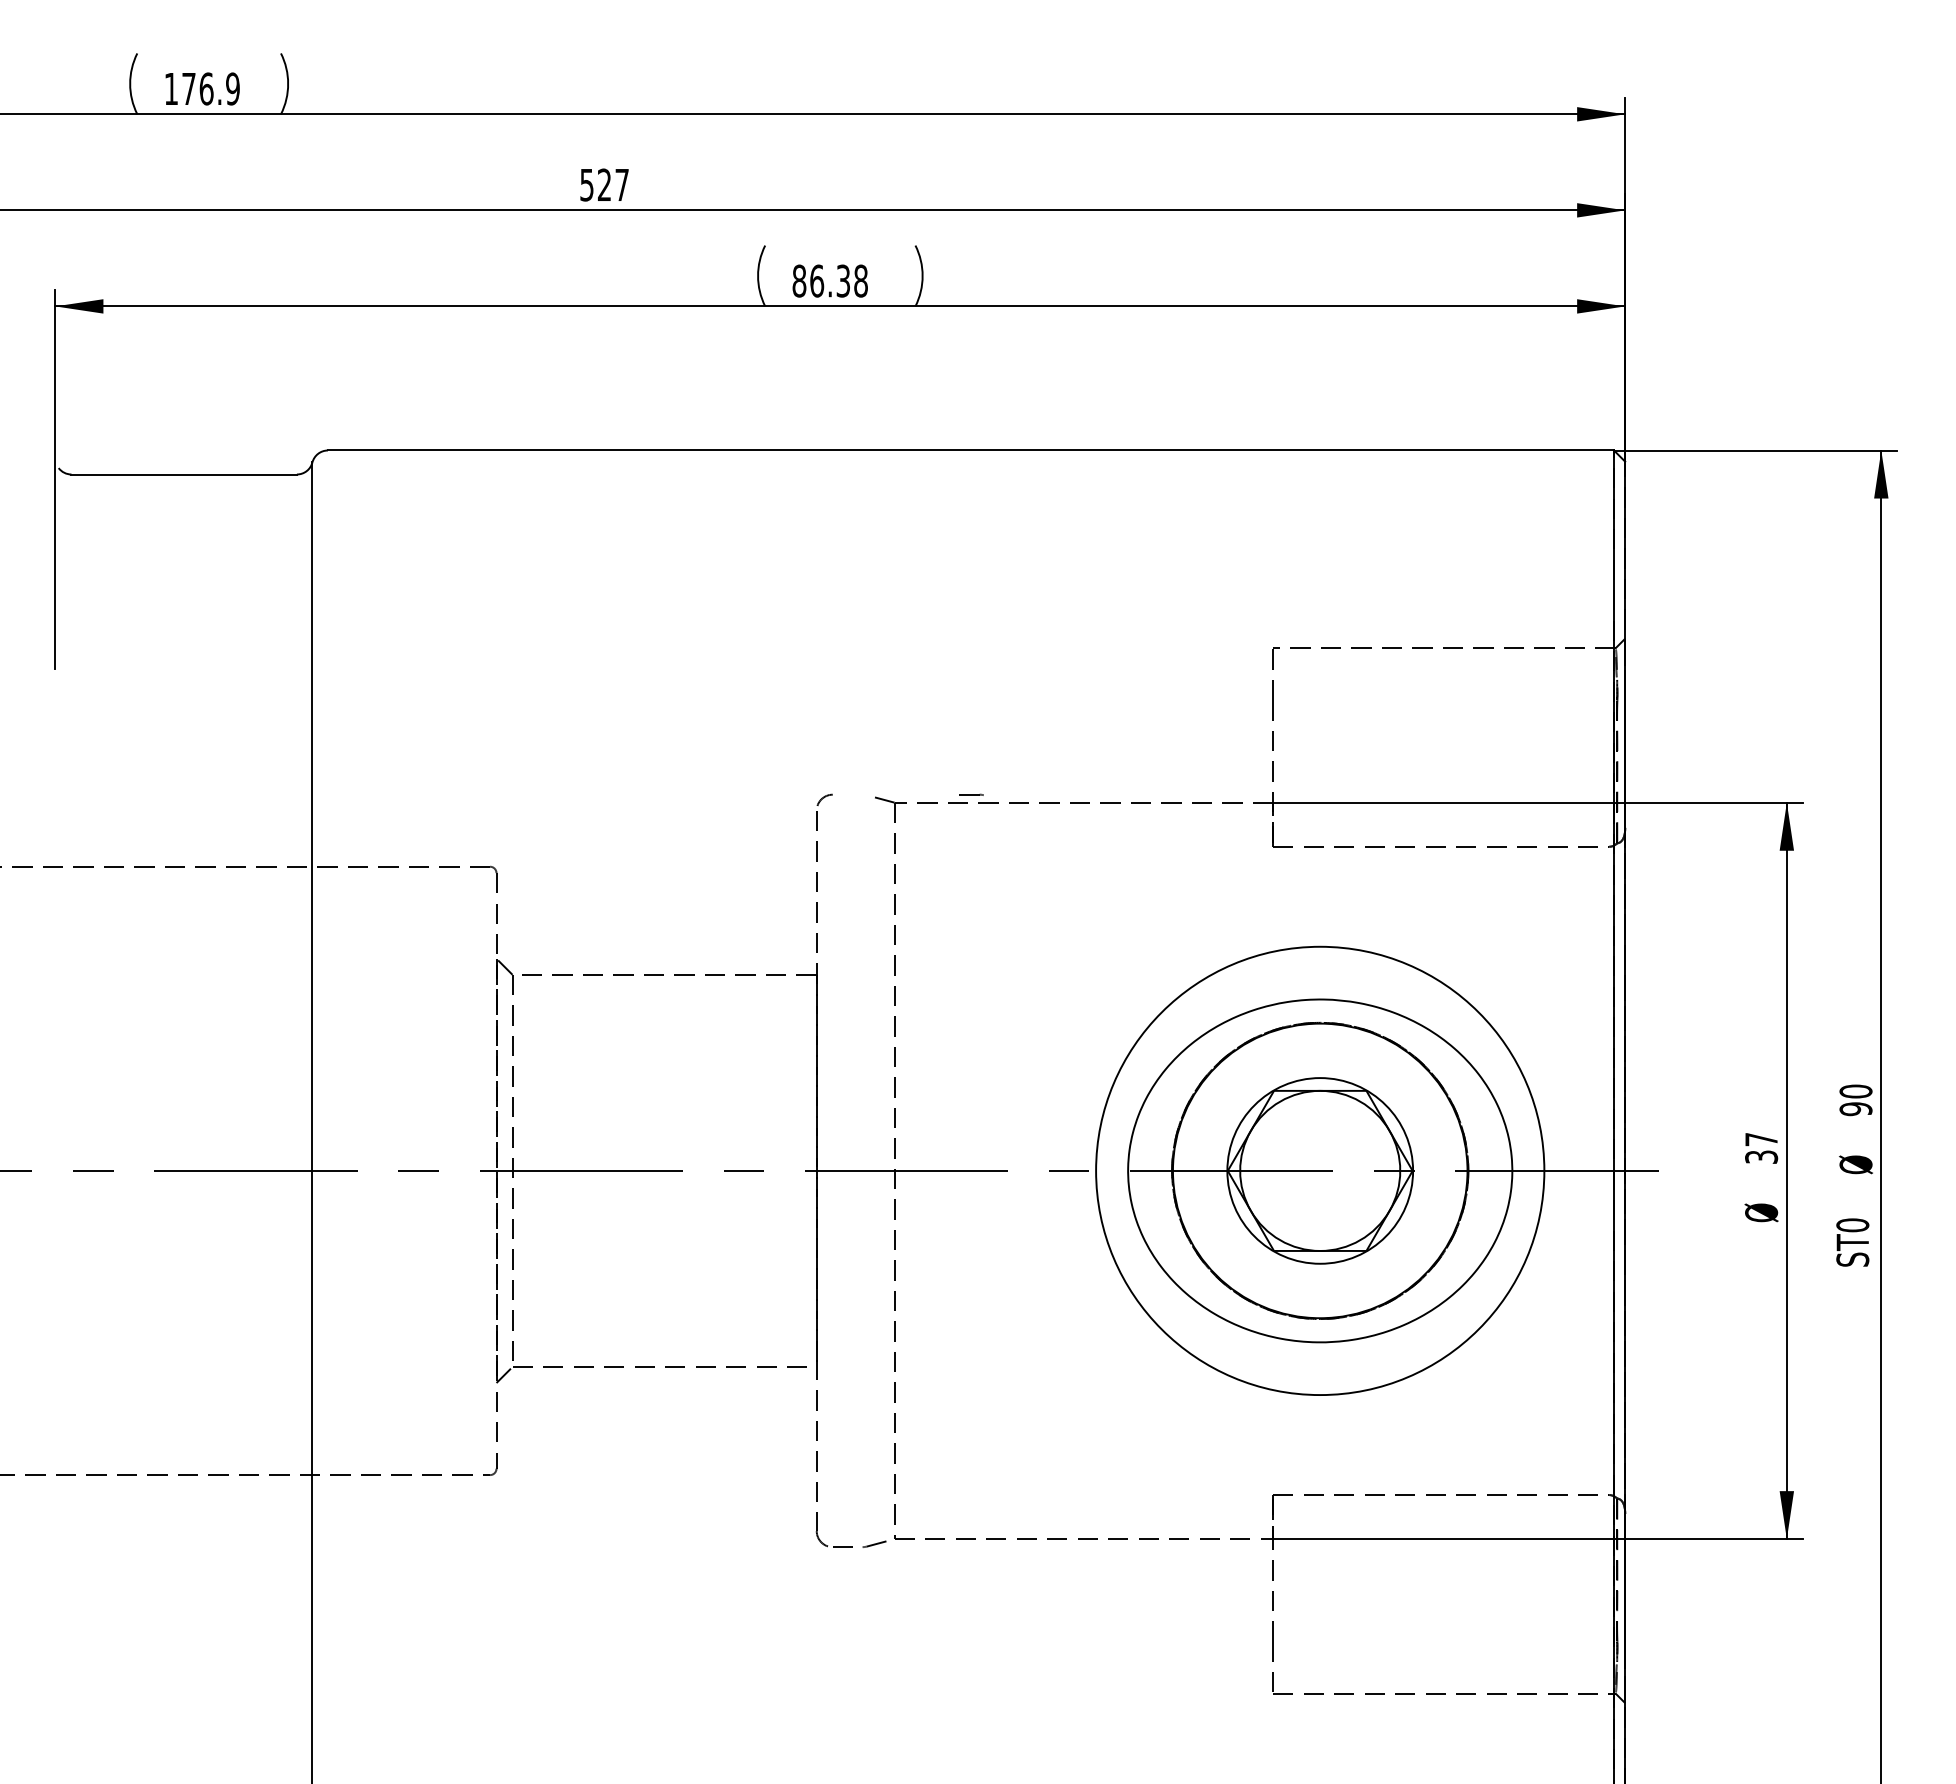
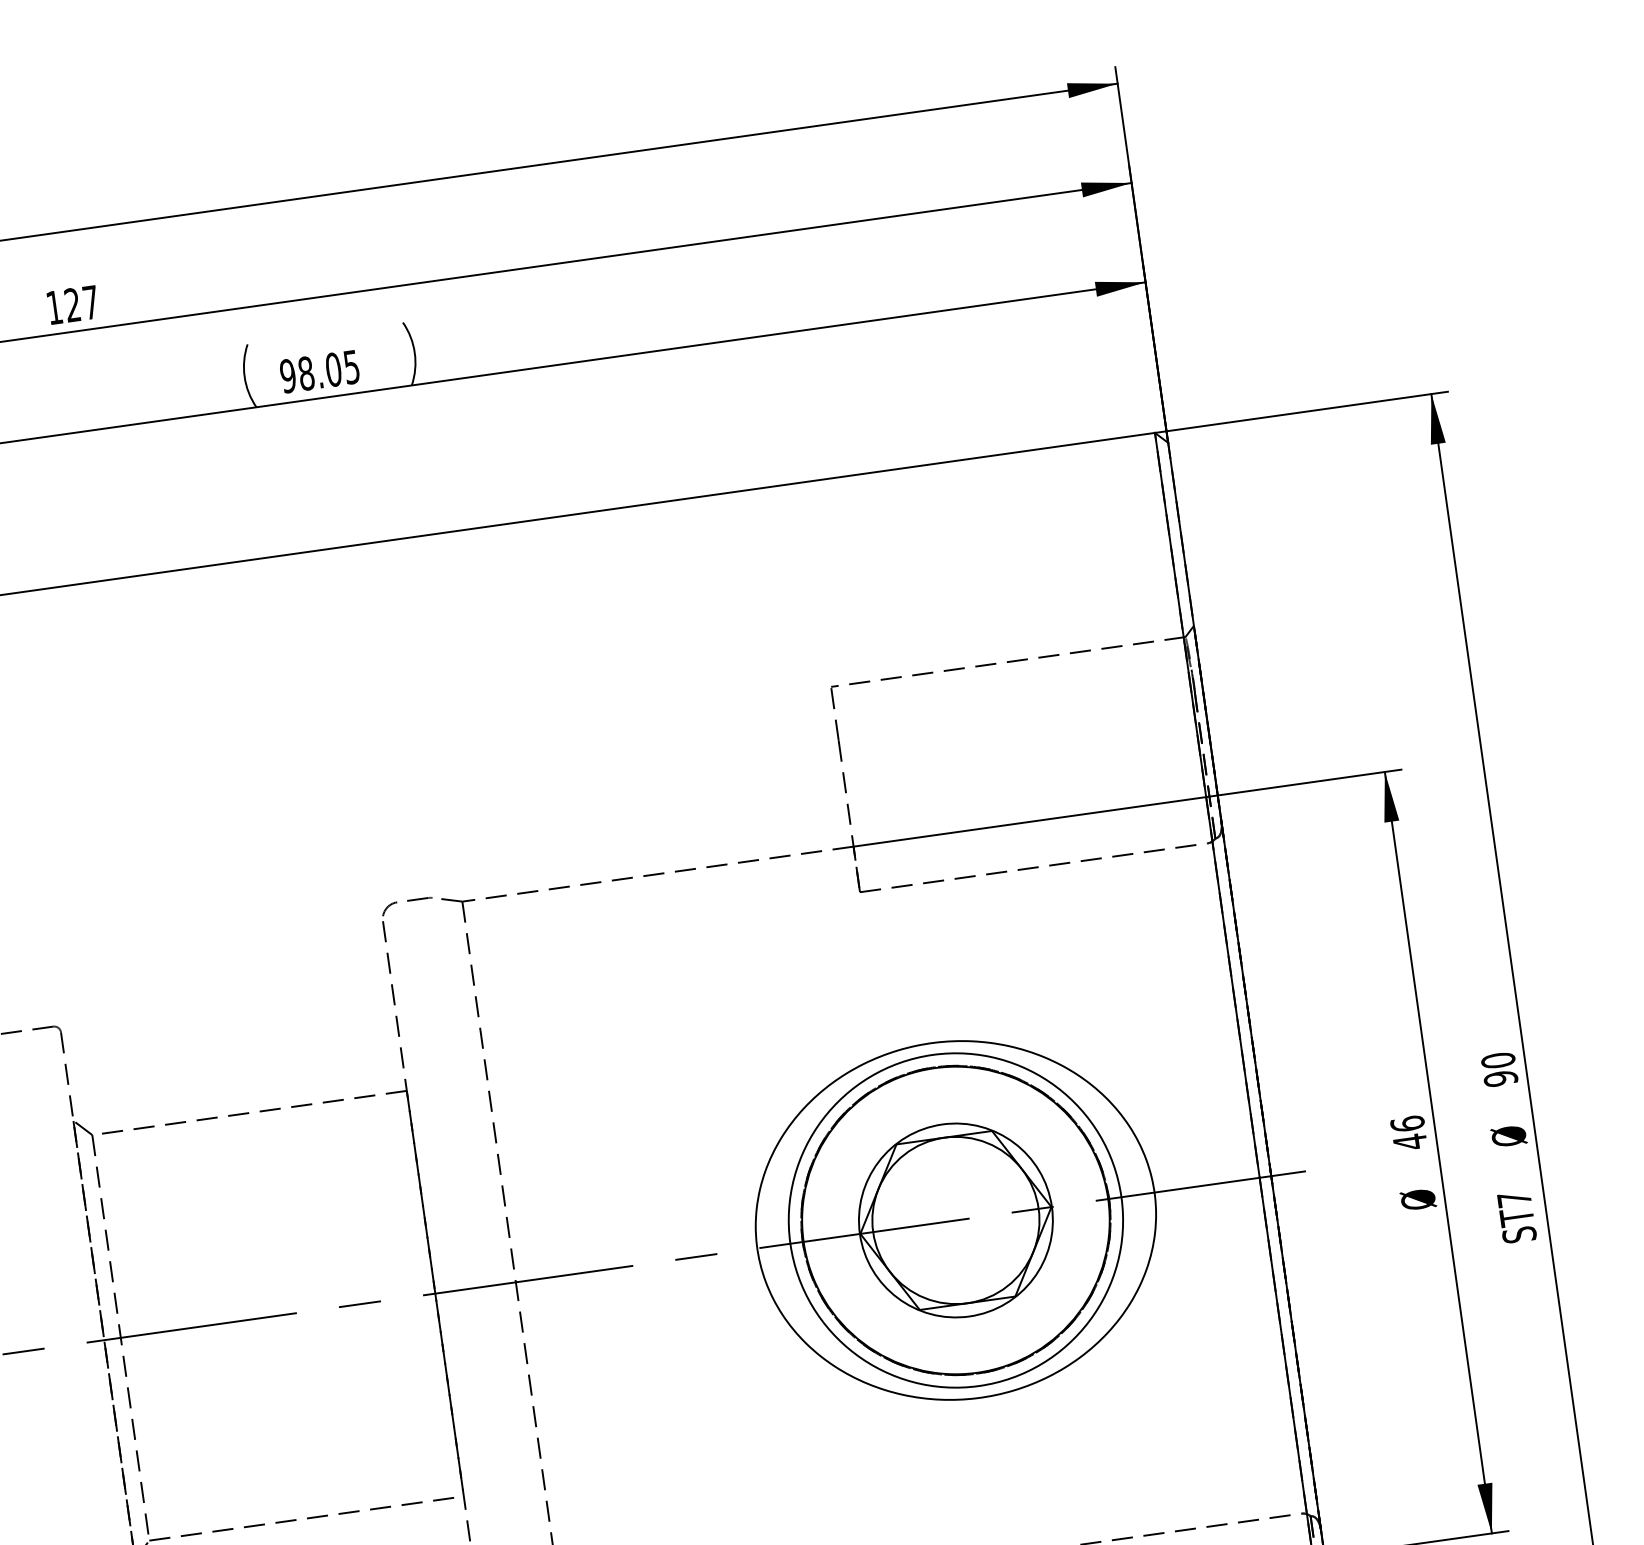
text: (586, 185) -> (54, 308), 527 -> 127
text: (829, 280) -> (319, 371), 86.38 -> 98.05
line: (971, 794) -> (419, 898), moved
text: (1761, 1148) -> (1408, 1133), 37 -> 46
circle: (1320, 1170) -> (956, 1220), size x0.71
text: (1852, 1225) -> (1514, 1199), ST0 -> ST7

